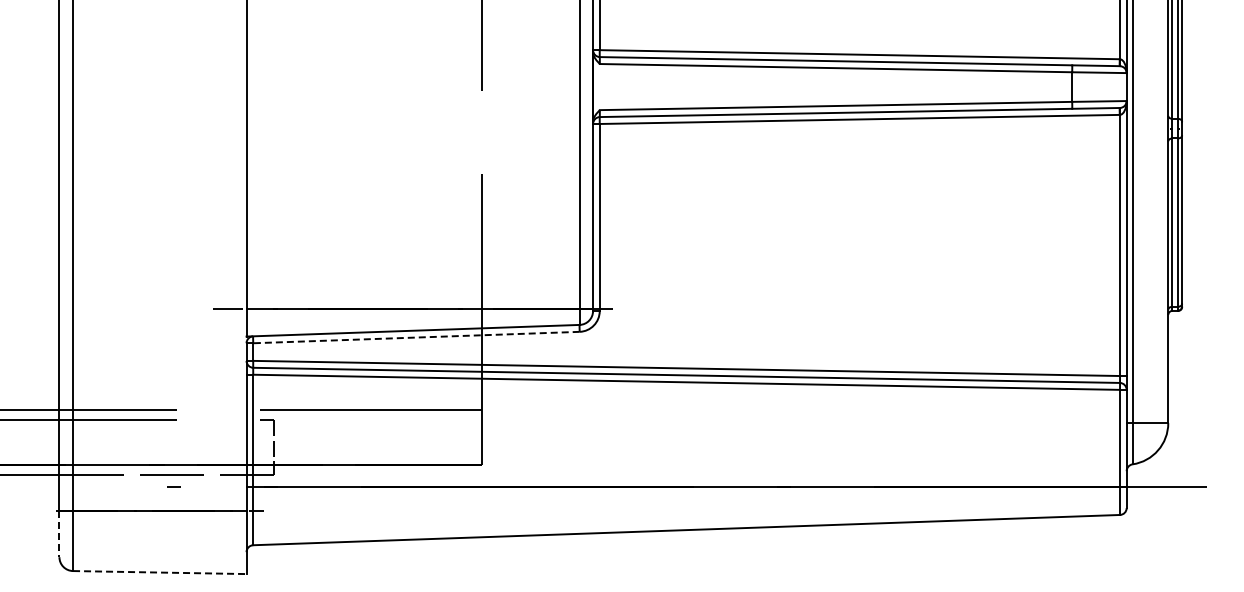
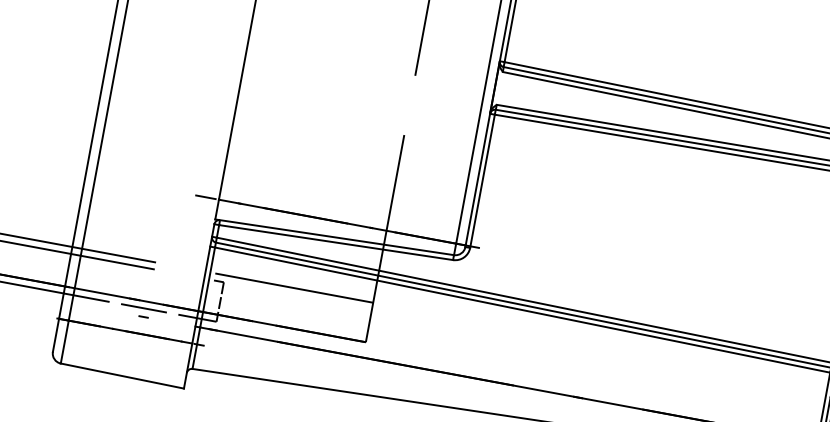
line: (415, 337) -> (335, 242), dashed -> solid
line: (59, 534) -> (55, 335), dashed -> solid
line: (159, 572) -> (122, 375), dashed -> solid

